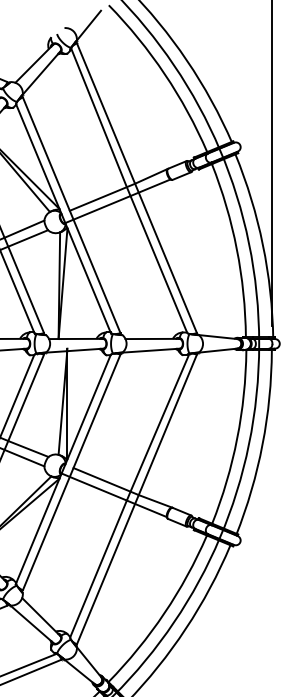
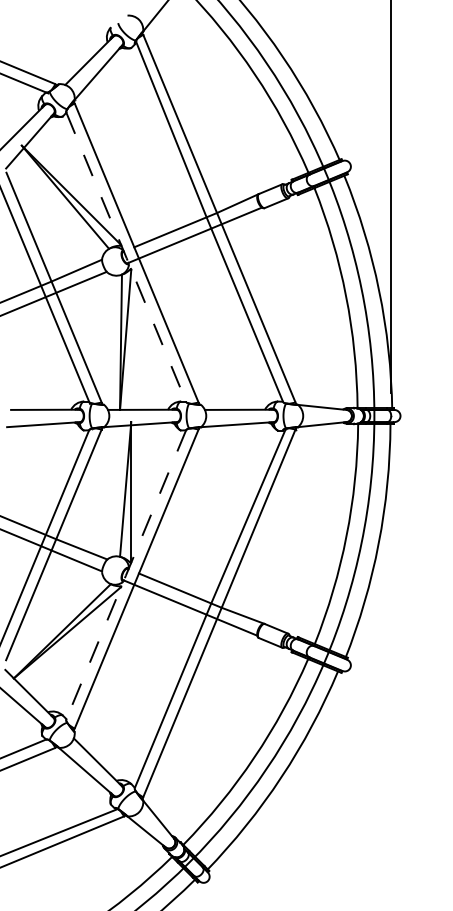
line: (63, 219) -> (126, 258), solid -> dashed
line: (62, 469) -> (125, 575), solid -> dashed

